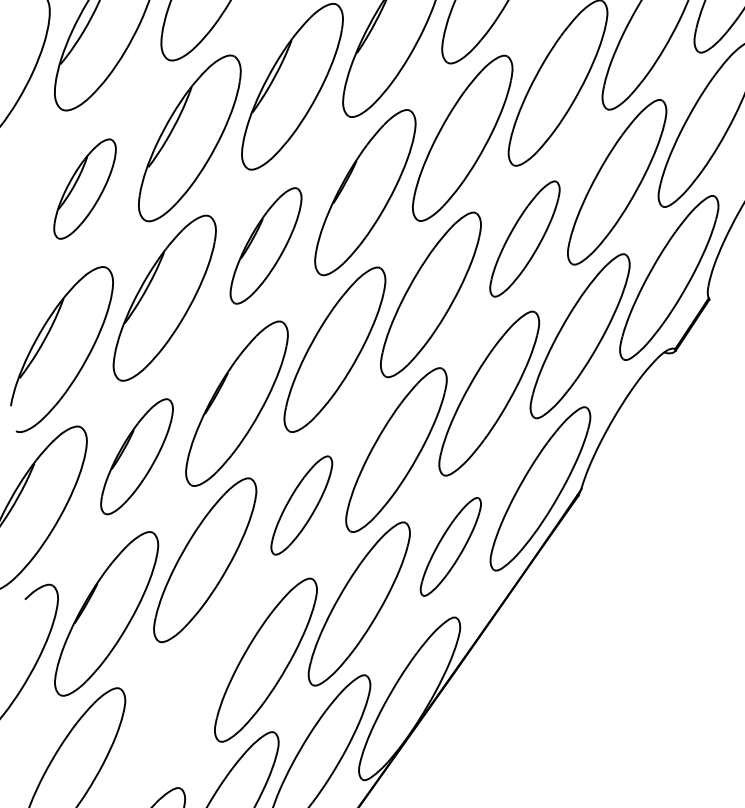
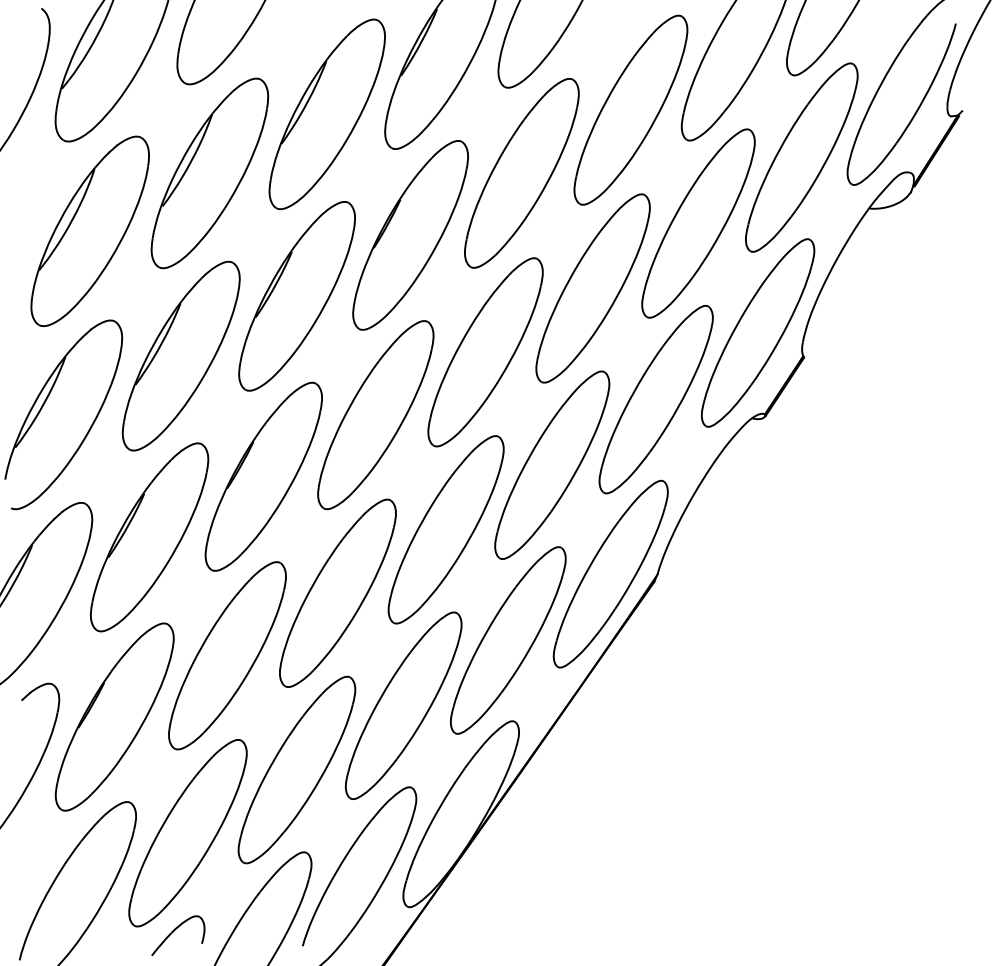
part: (84, 189) -> (89, 231), size x1.67
part: (524, 239) -> (592, 288), size x1.43
part: (265, 246) -> (296, 296), size x1.43
part: (136, 456) -> (149, 537), size x1.43
part: (301, 504) -> (337, 592), size x1.67
part: (450, 546) -> (508, 640), size x1.67
part: (170, 715) -> (187, 833), added

